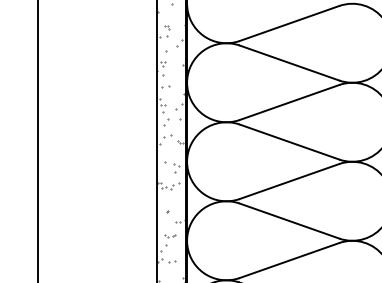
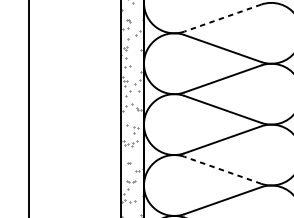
line: (289, 23) -> (222, 18), solid -> dashed
line: (289, 221) -> (222, 170), solid -> dashed

